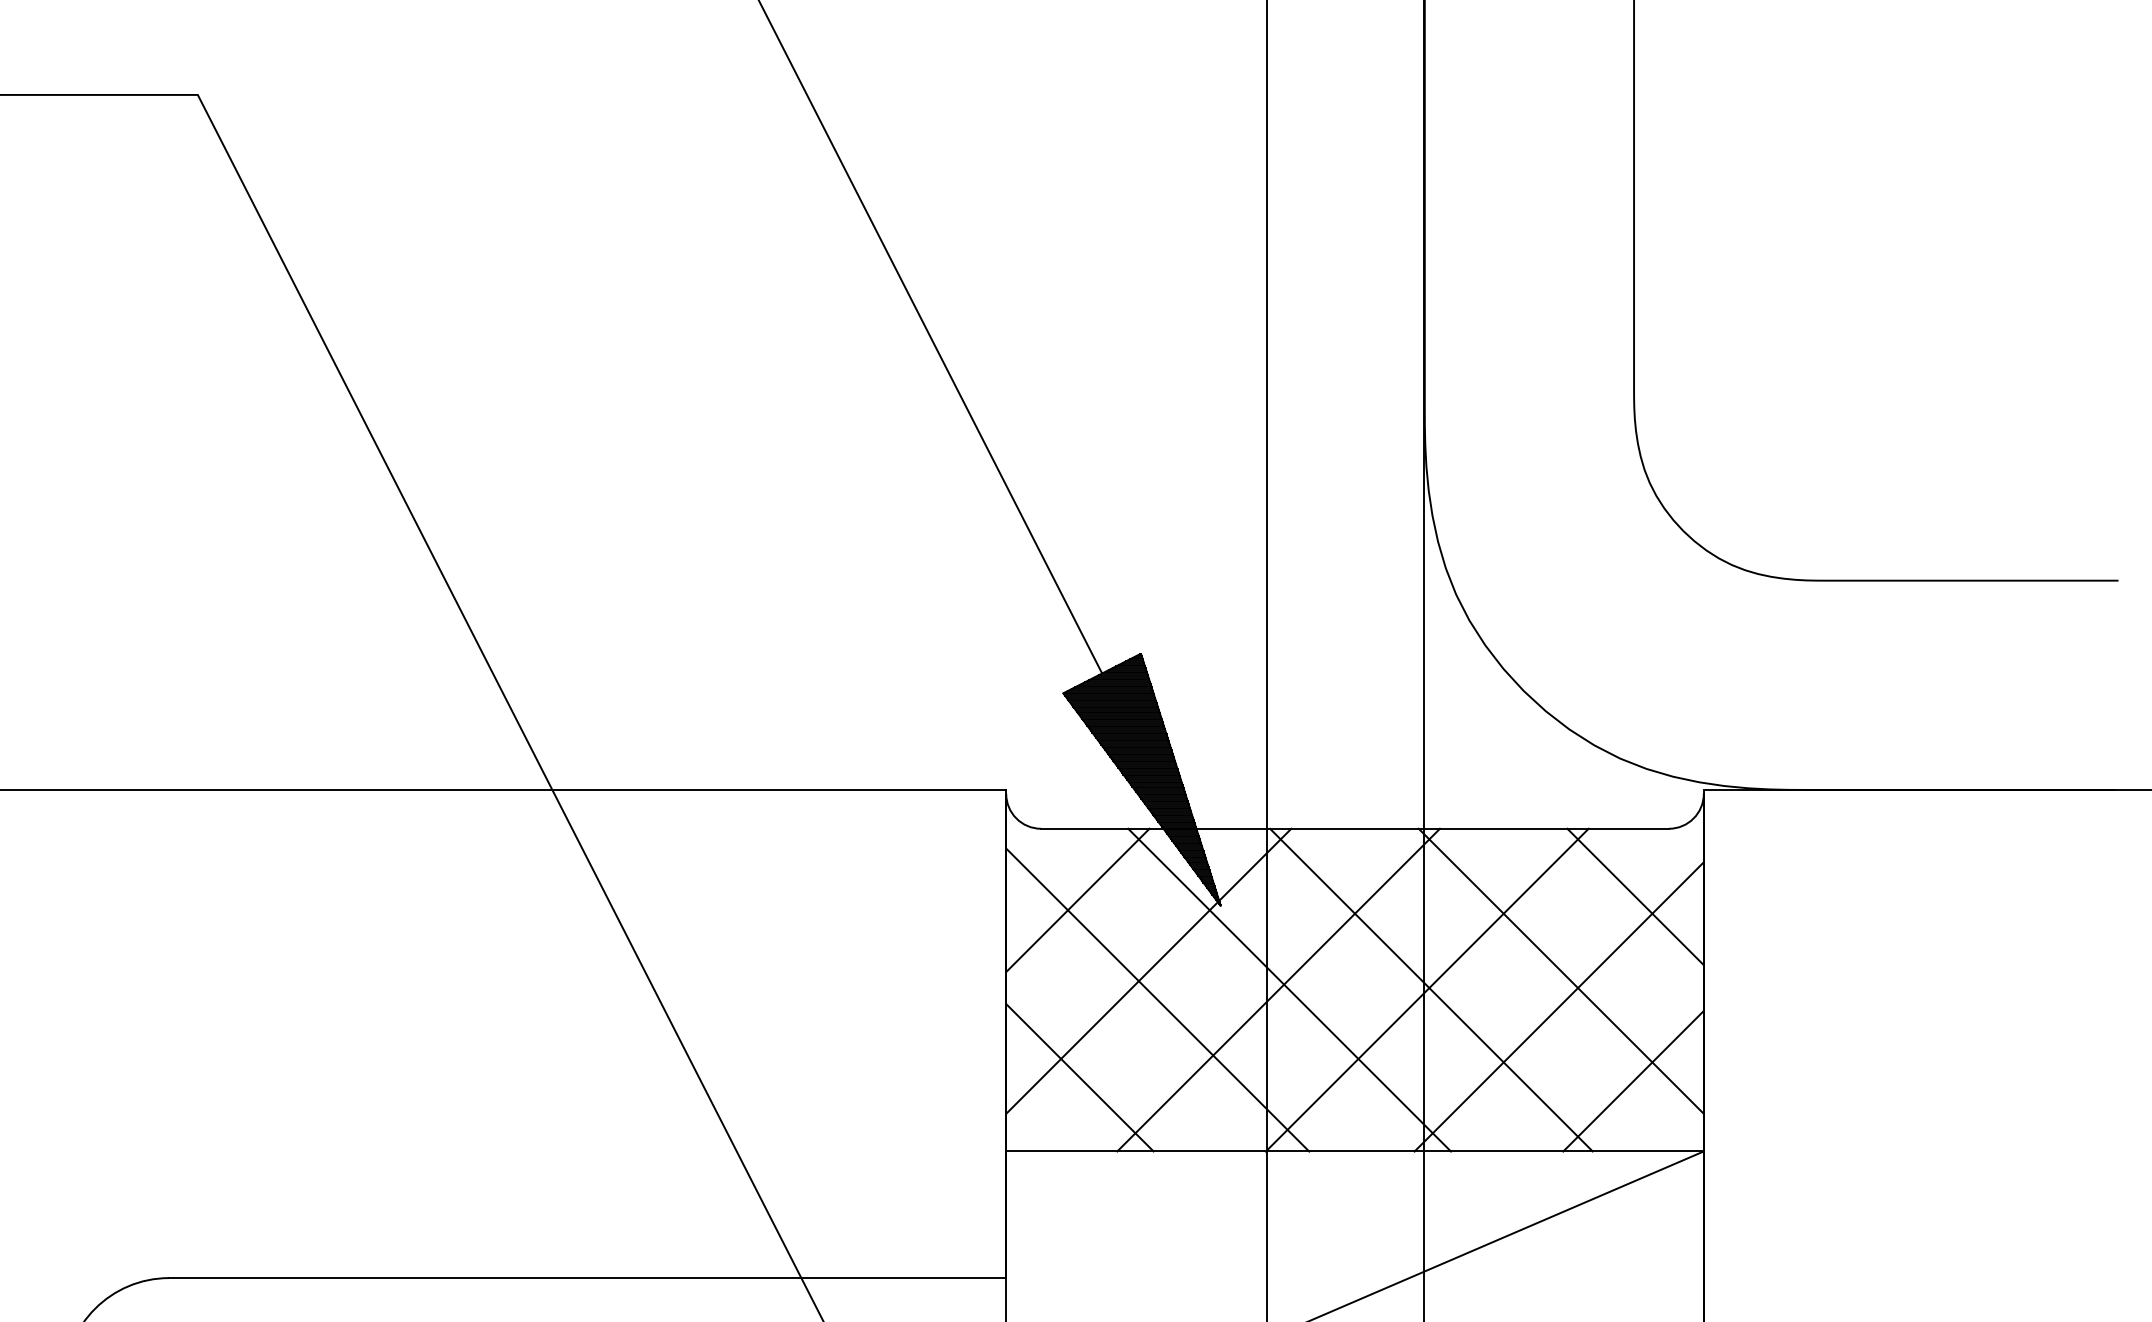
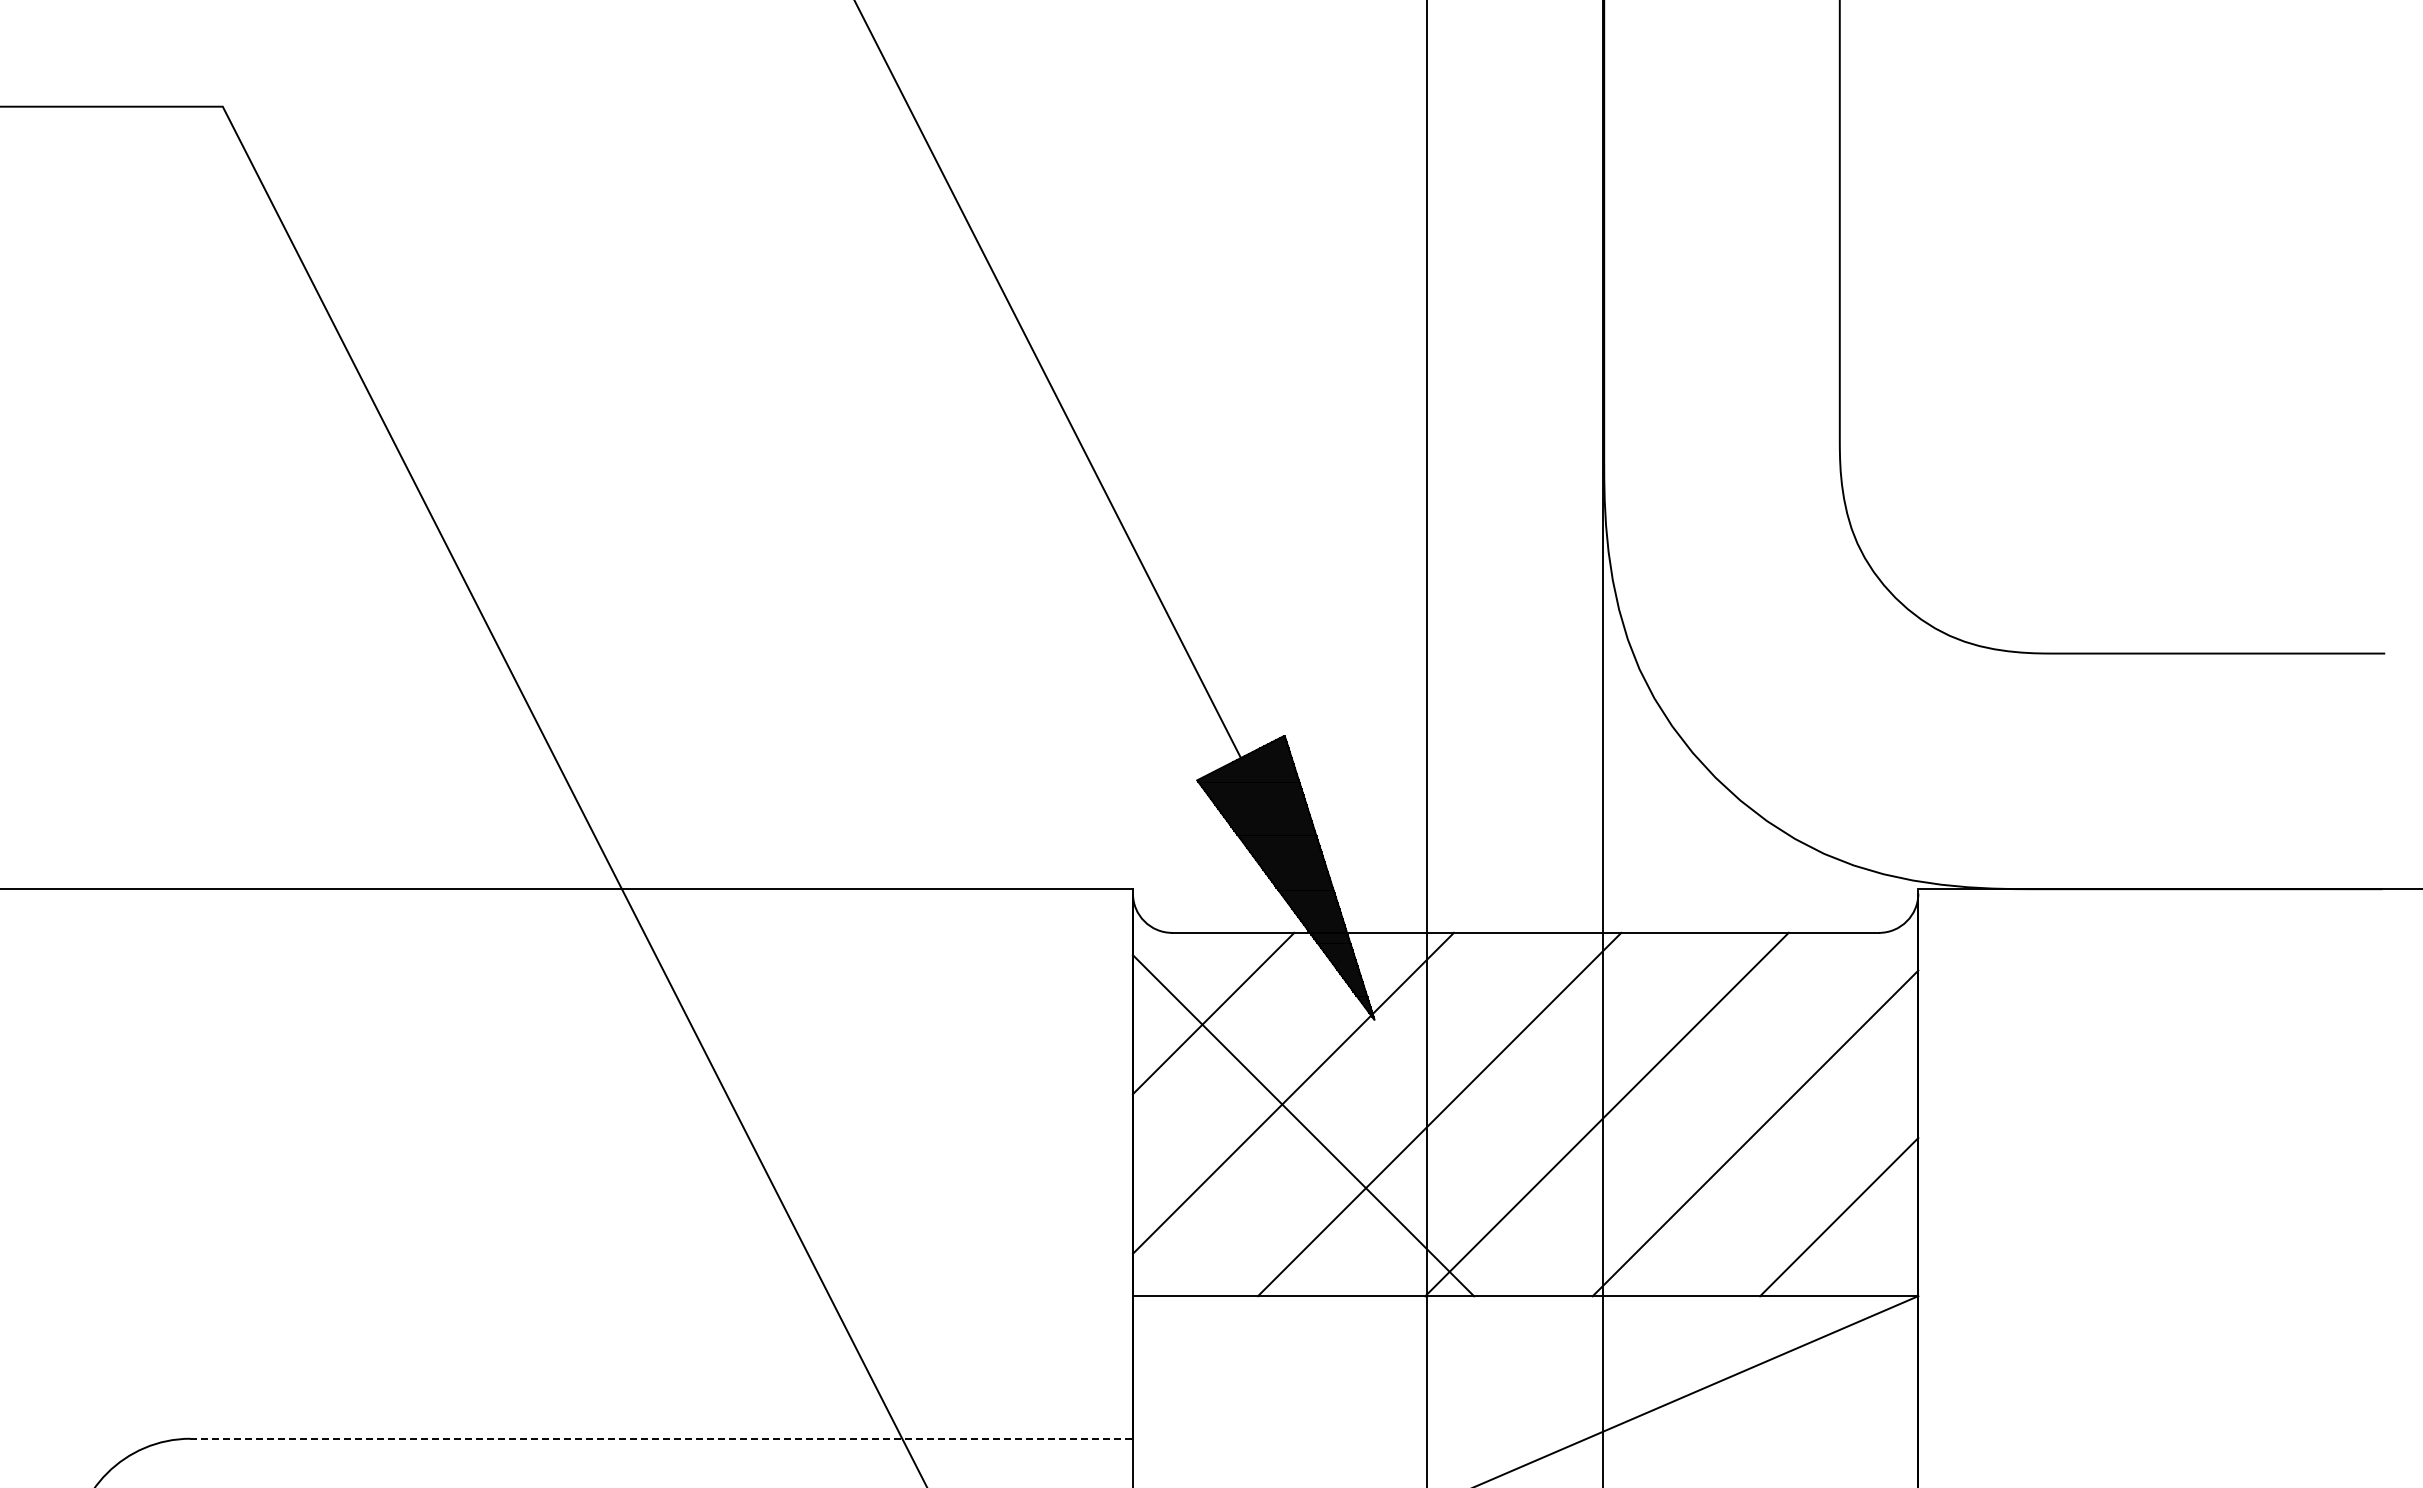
line: (1635, 896) -> (1841, 1009), removed
line: (1560, 970) -> (1757, 1092), removed
line: (1289, 990) -> (1451, 1114), removed
line: (1431, 990) -> (1611, 1114), removed
line: (1079, 1078) -> (1215, 1213), removed
line: (588, 1277) -> (662, 1438), solid -> dashed

